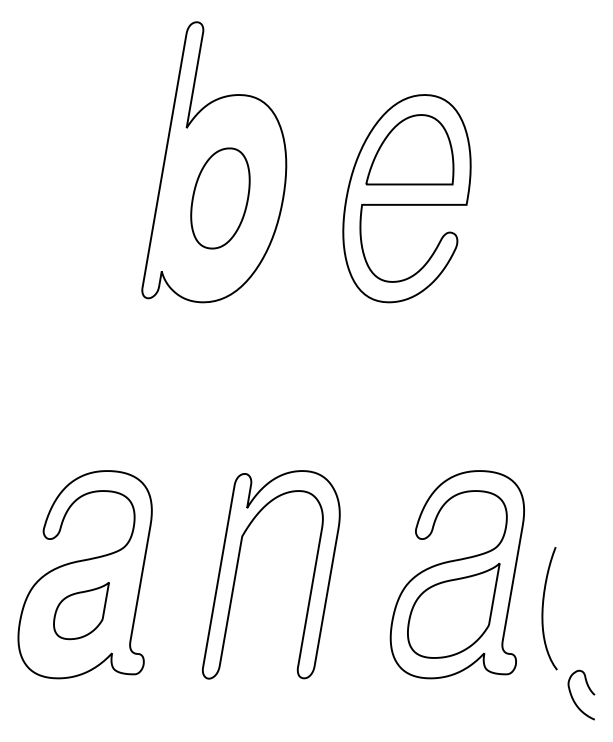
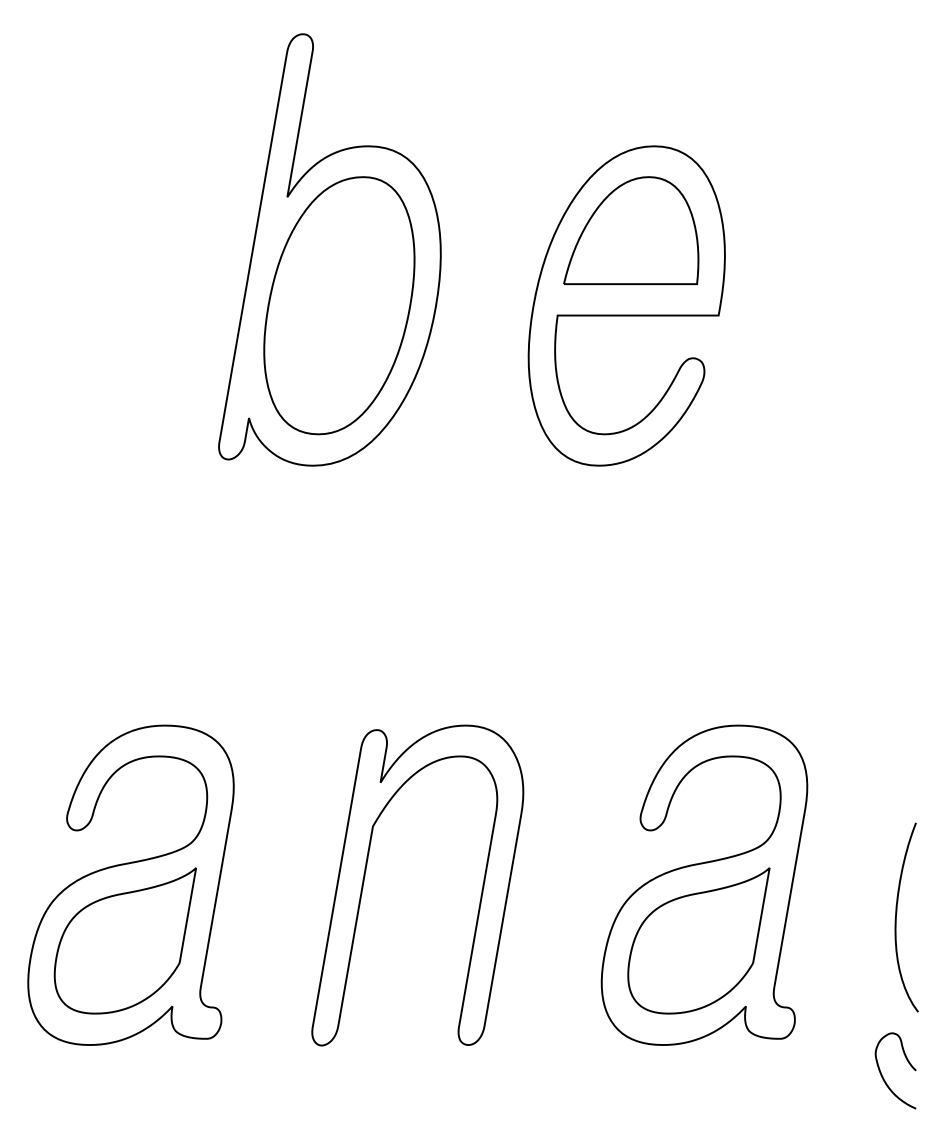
part: (220, 198) -> (339, 305), size x1.67
curve: (543, 608) -> (897, 917), moved
part: (81, 610) -> (125, 940), size x1.67

